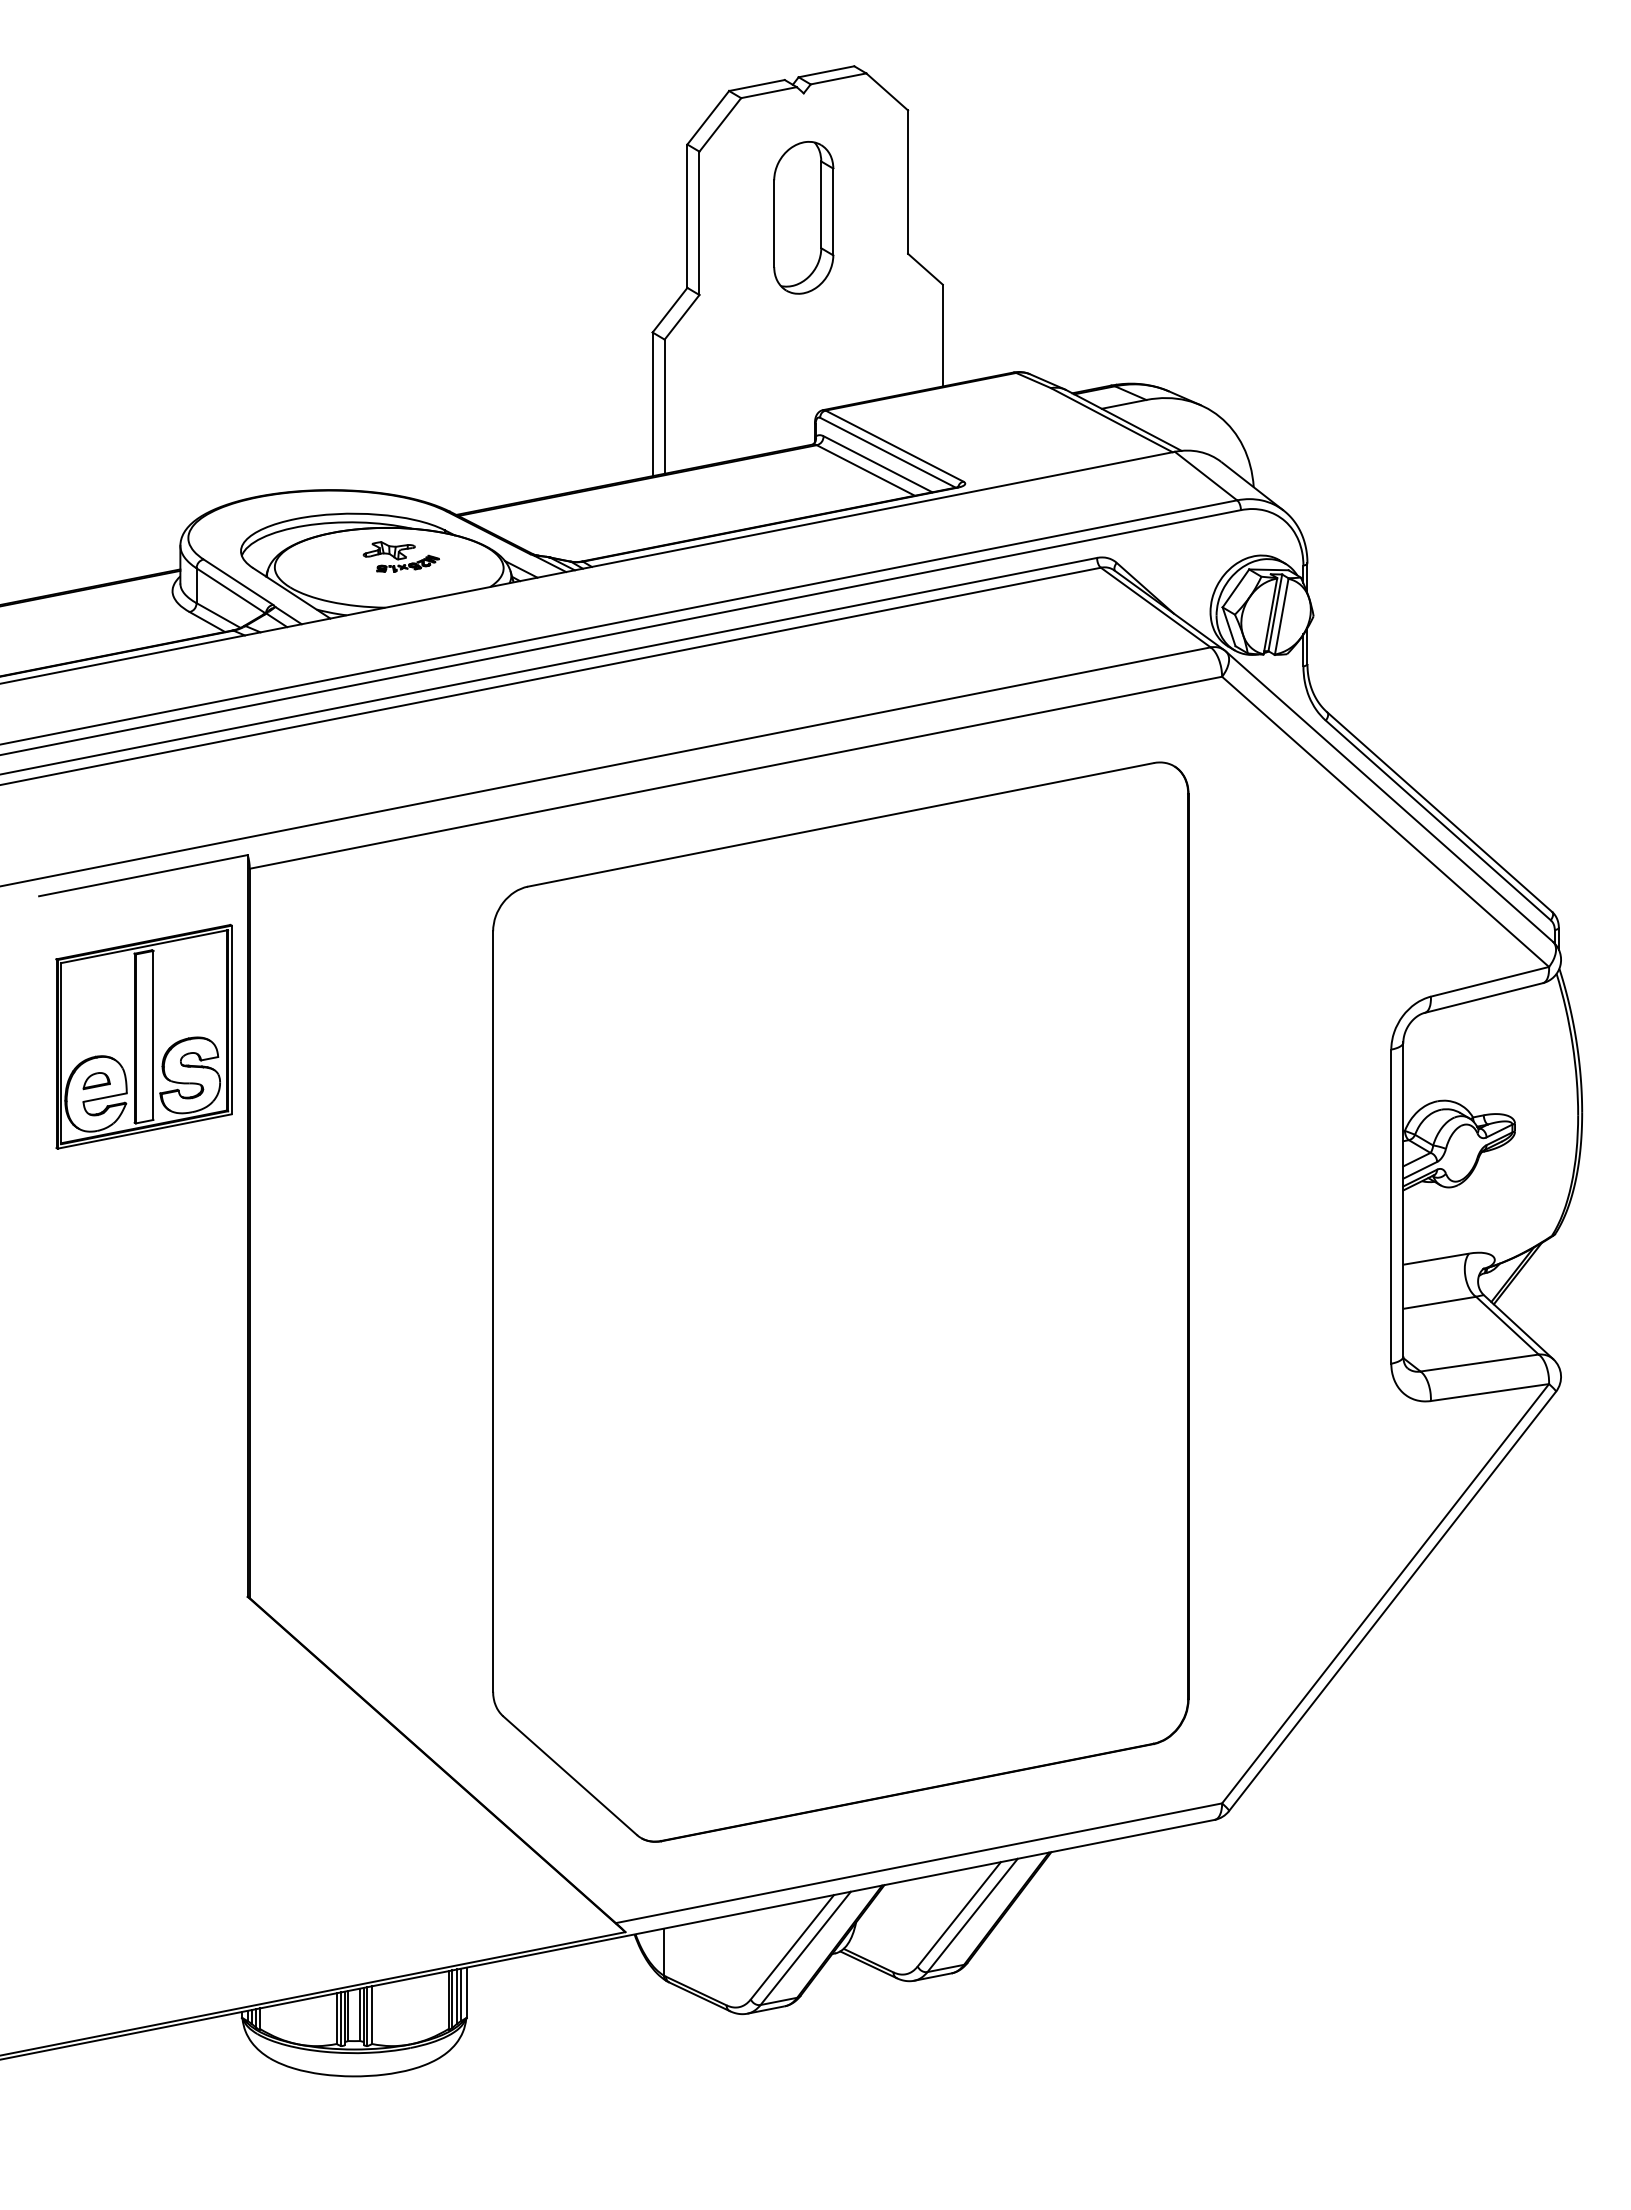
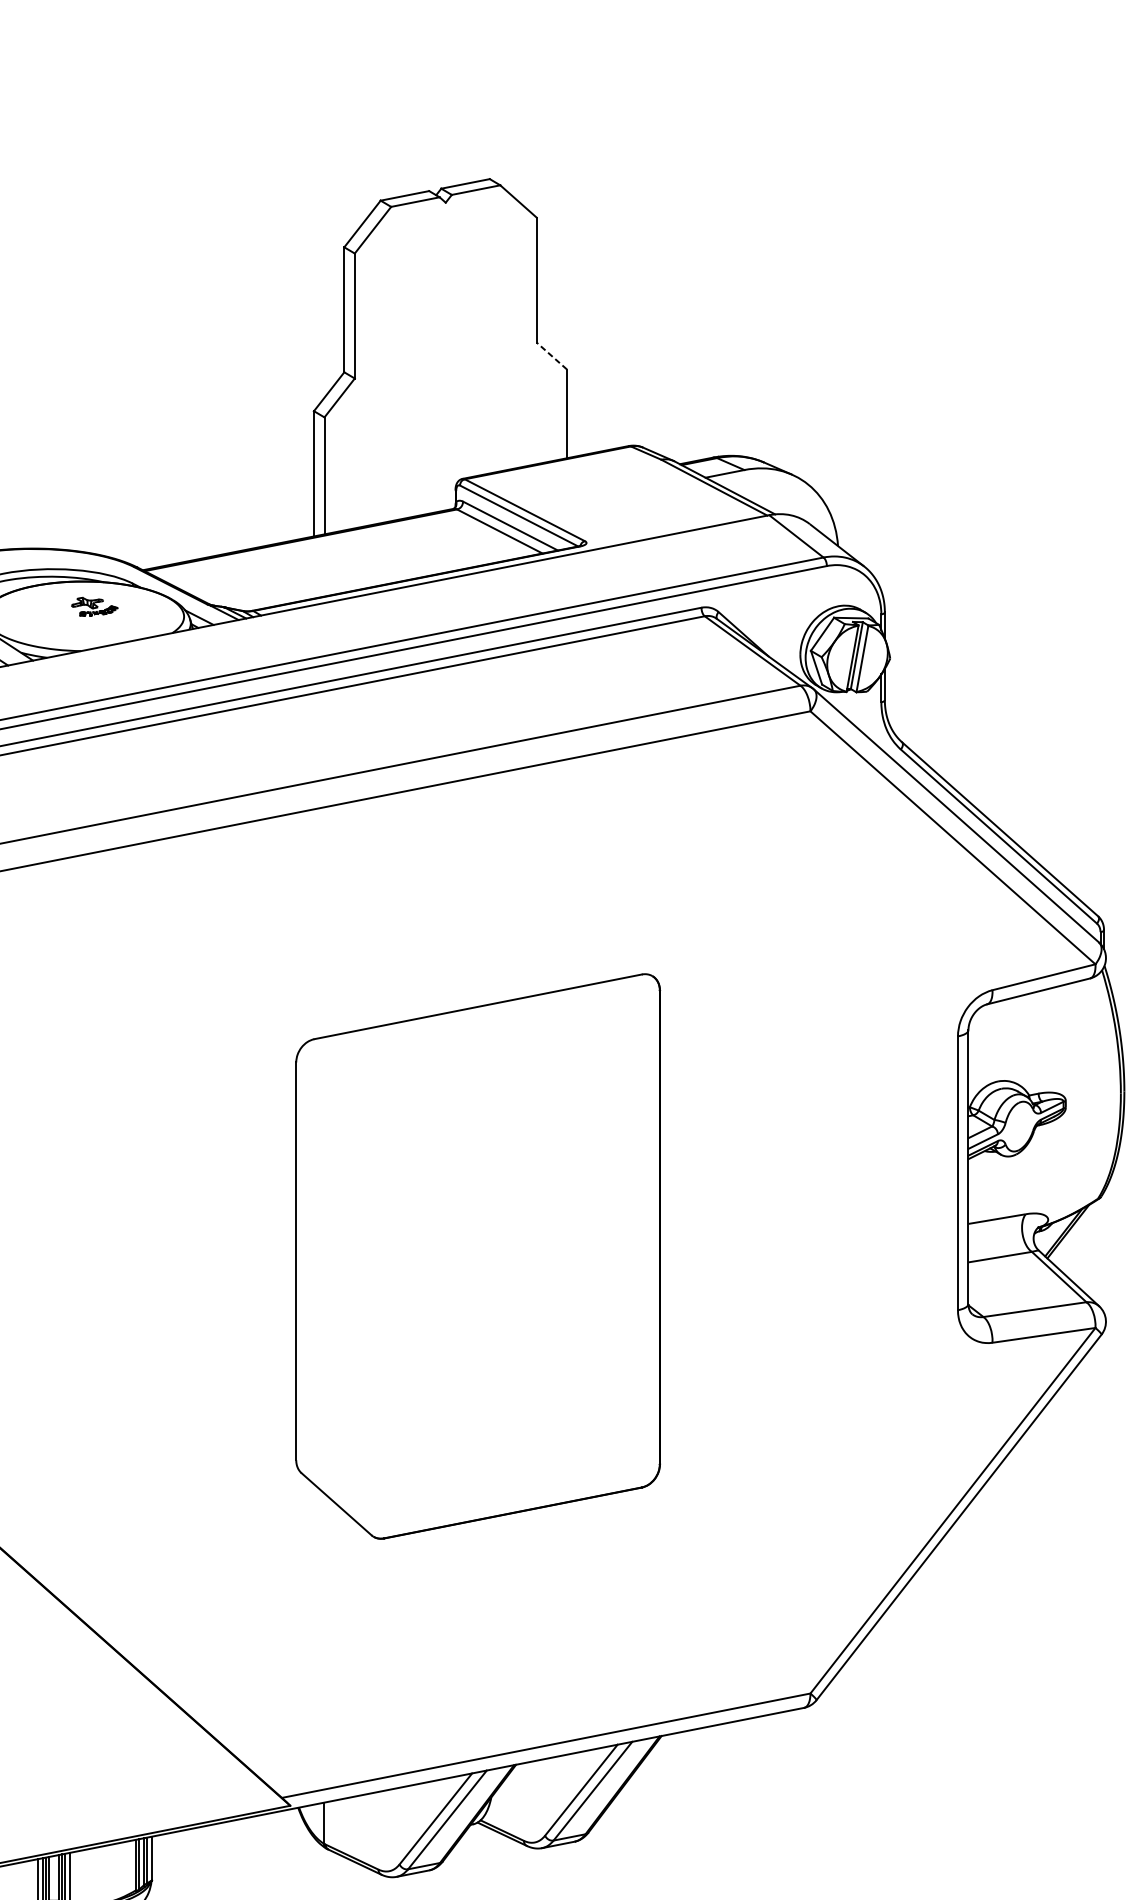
part: (803, 217) -> (445, 310), removed
line: (925, 268) -> (551, 355), solid -> dashed
part: (400, 556) -> (94, 606), size x0.7
part: (840, 1301) -> (477, 1255), size x0.6

